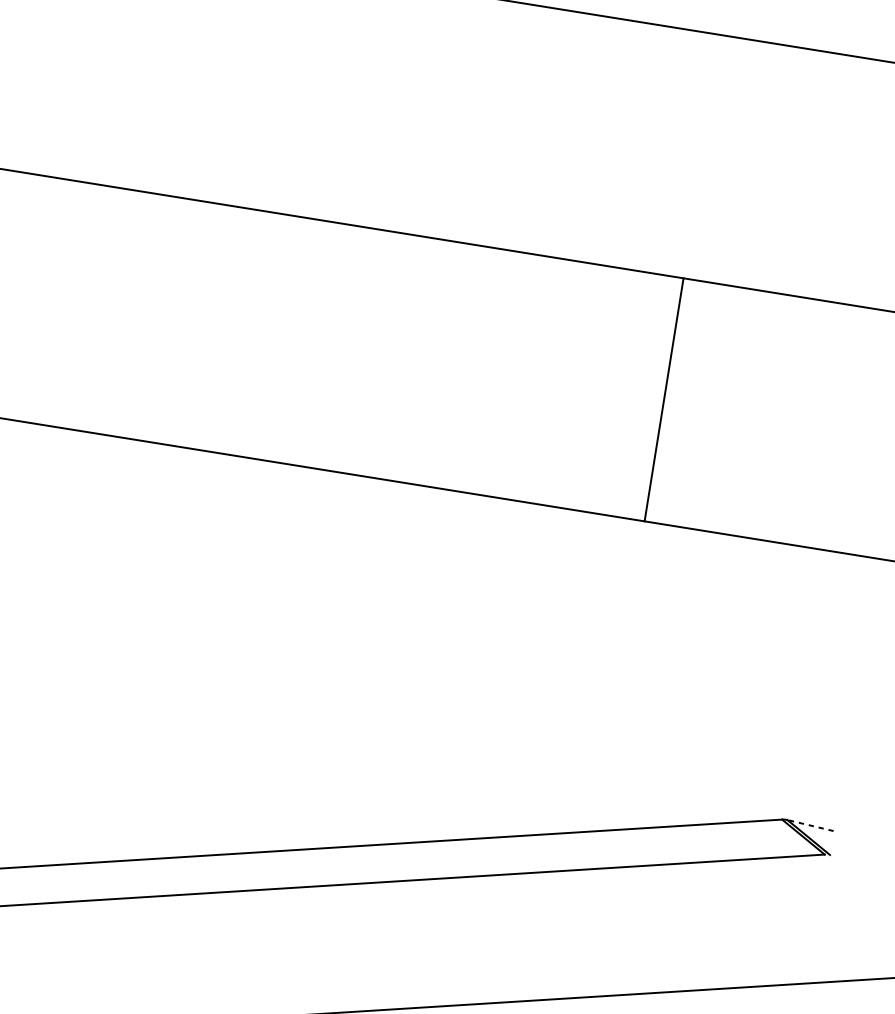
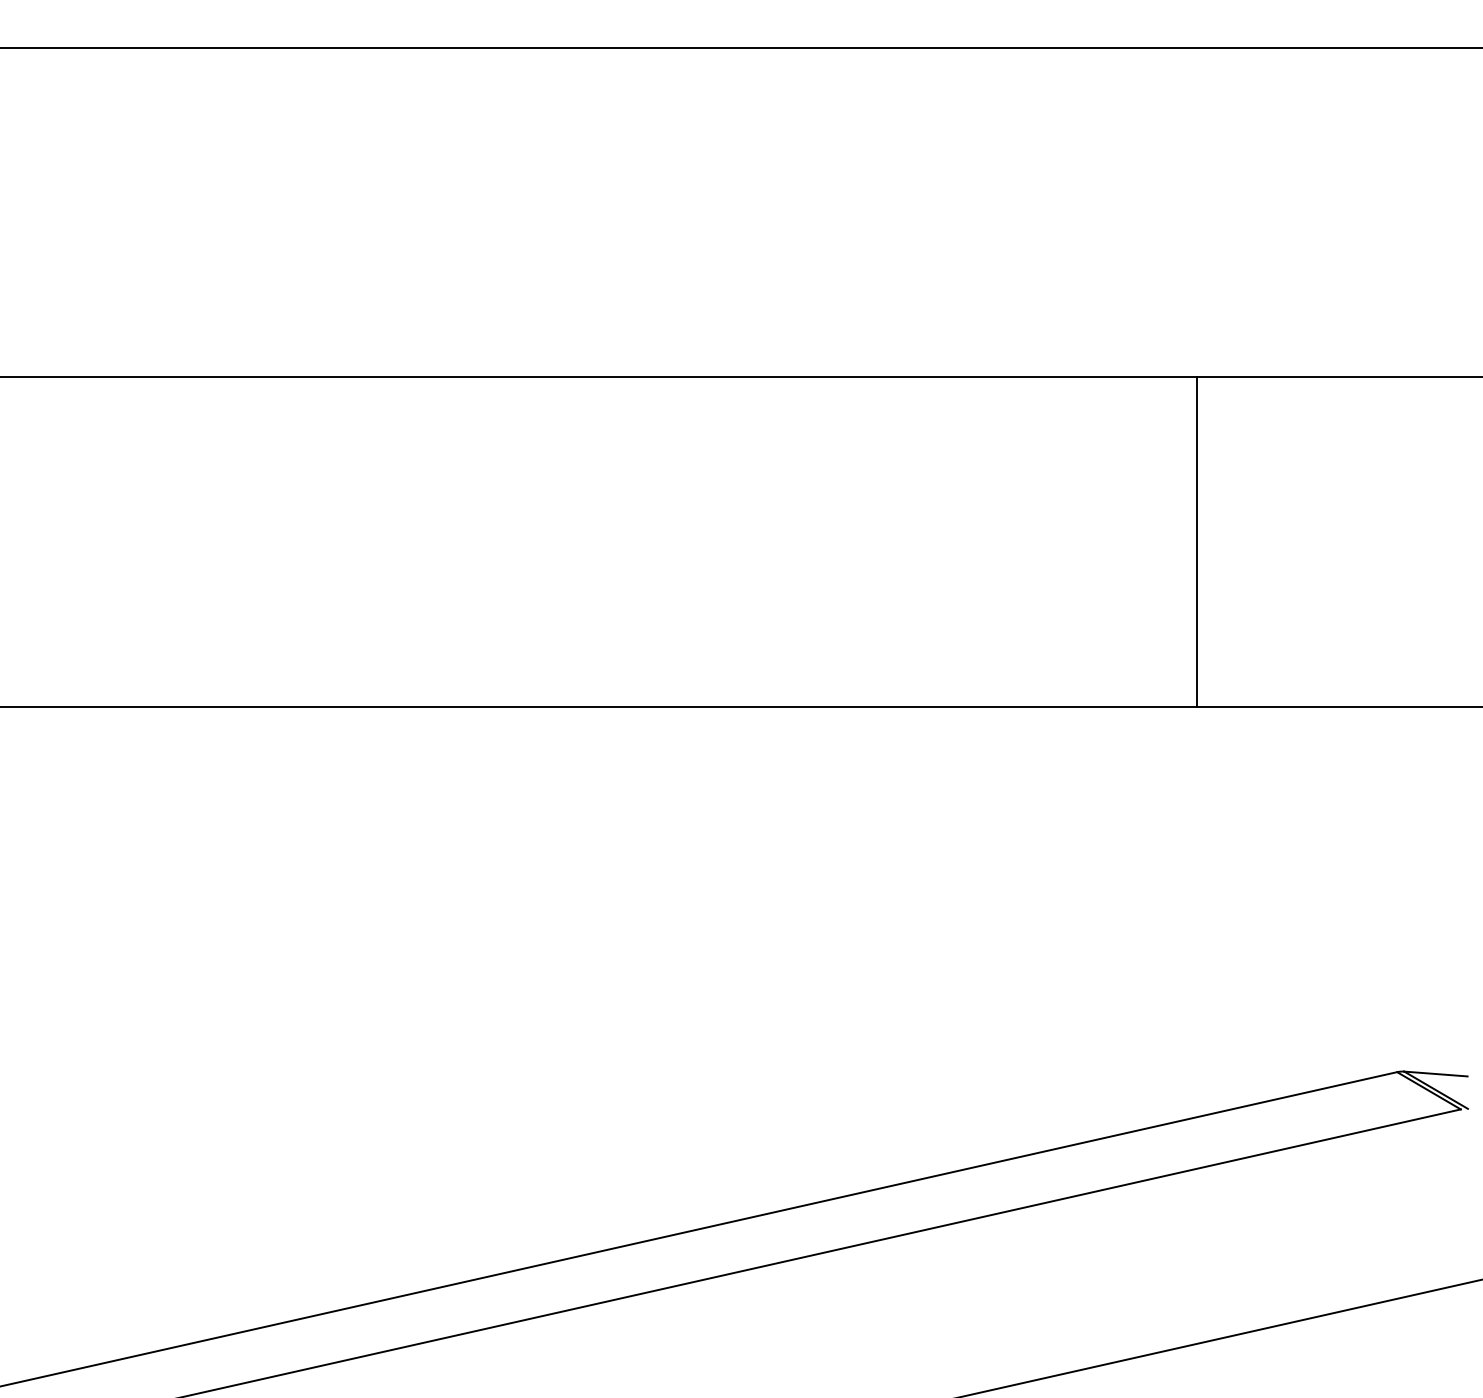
line: (664, 399) -> (1197, 541), moved
line: (810, 825) -> (1435, 1074), dashed -> solid

